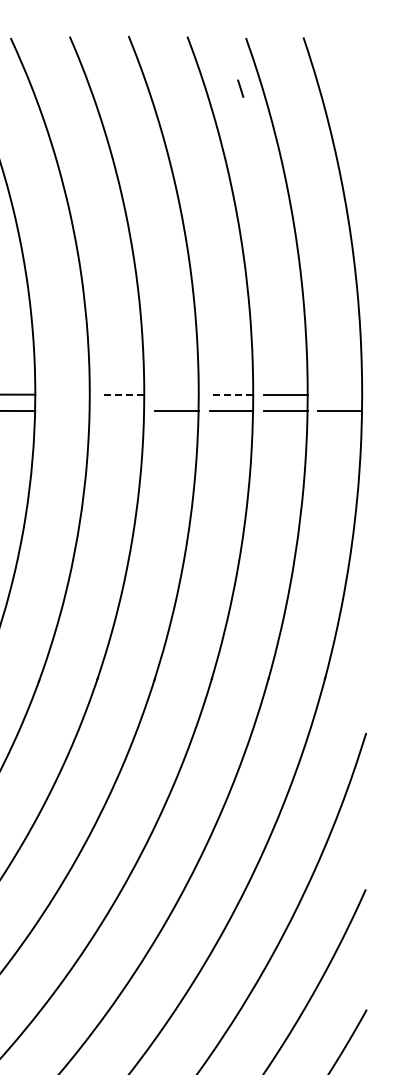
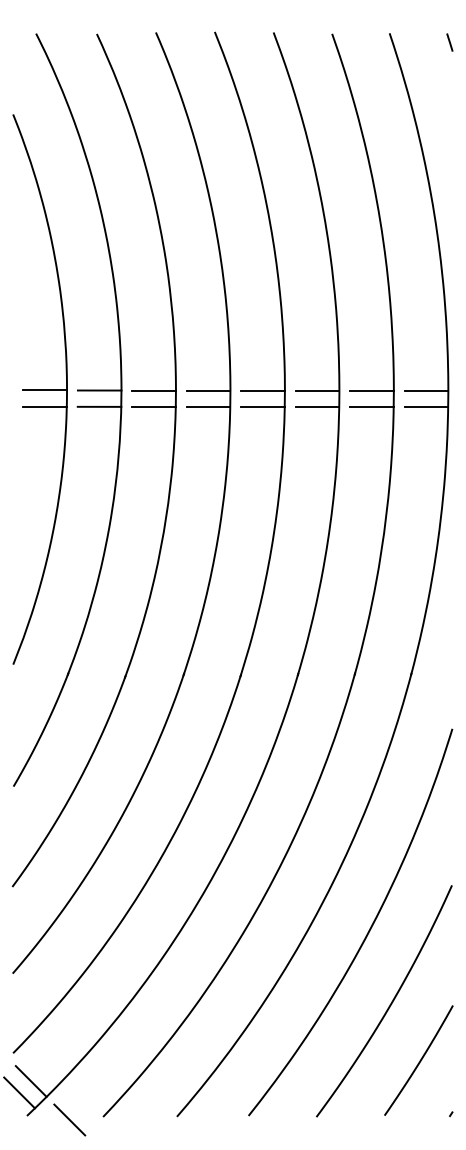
line: (240, 88) -> (449, 42), moved
line: (67, 394) -> (153, 390), added
line: (122, 394) -> (208, 390), dashed -> solid
line: (176, 394) -> (262, 390), added
line: (231, 394) -> (317, 390), dashed -> solid
line: (340, 394) -> (426, 390), added
line: (67, 410) -> (153, 406), added
line: (122, 410) -> (208, 406), added

